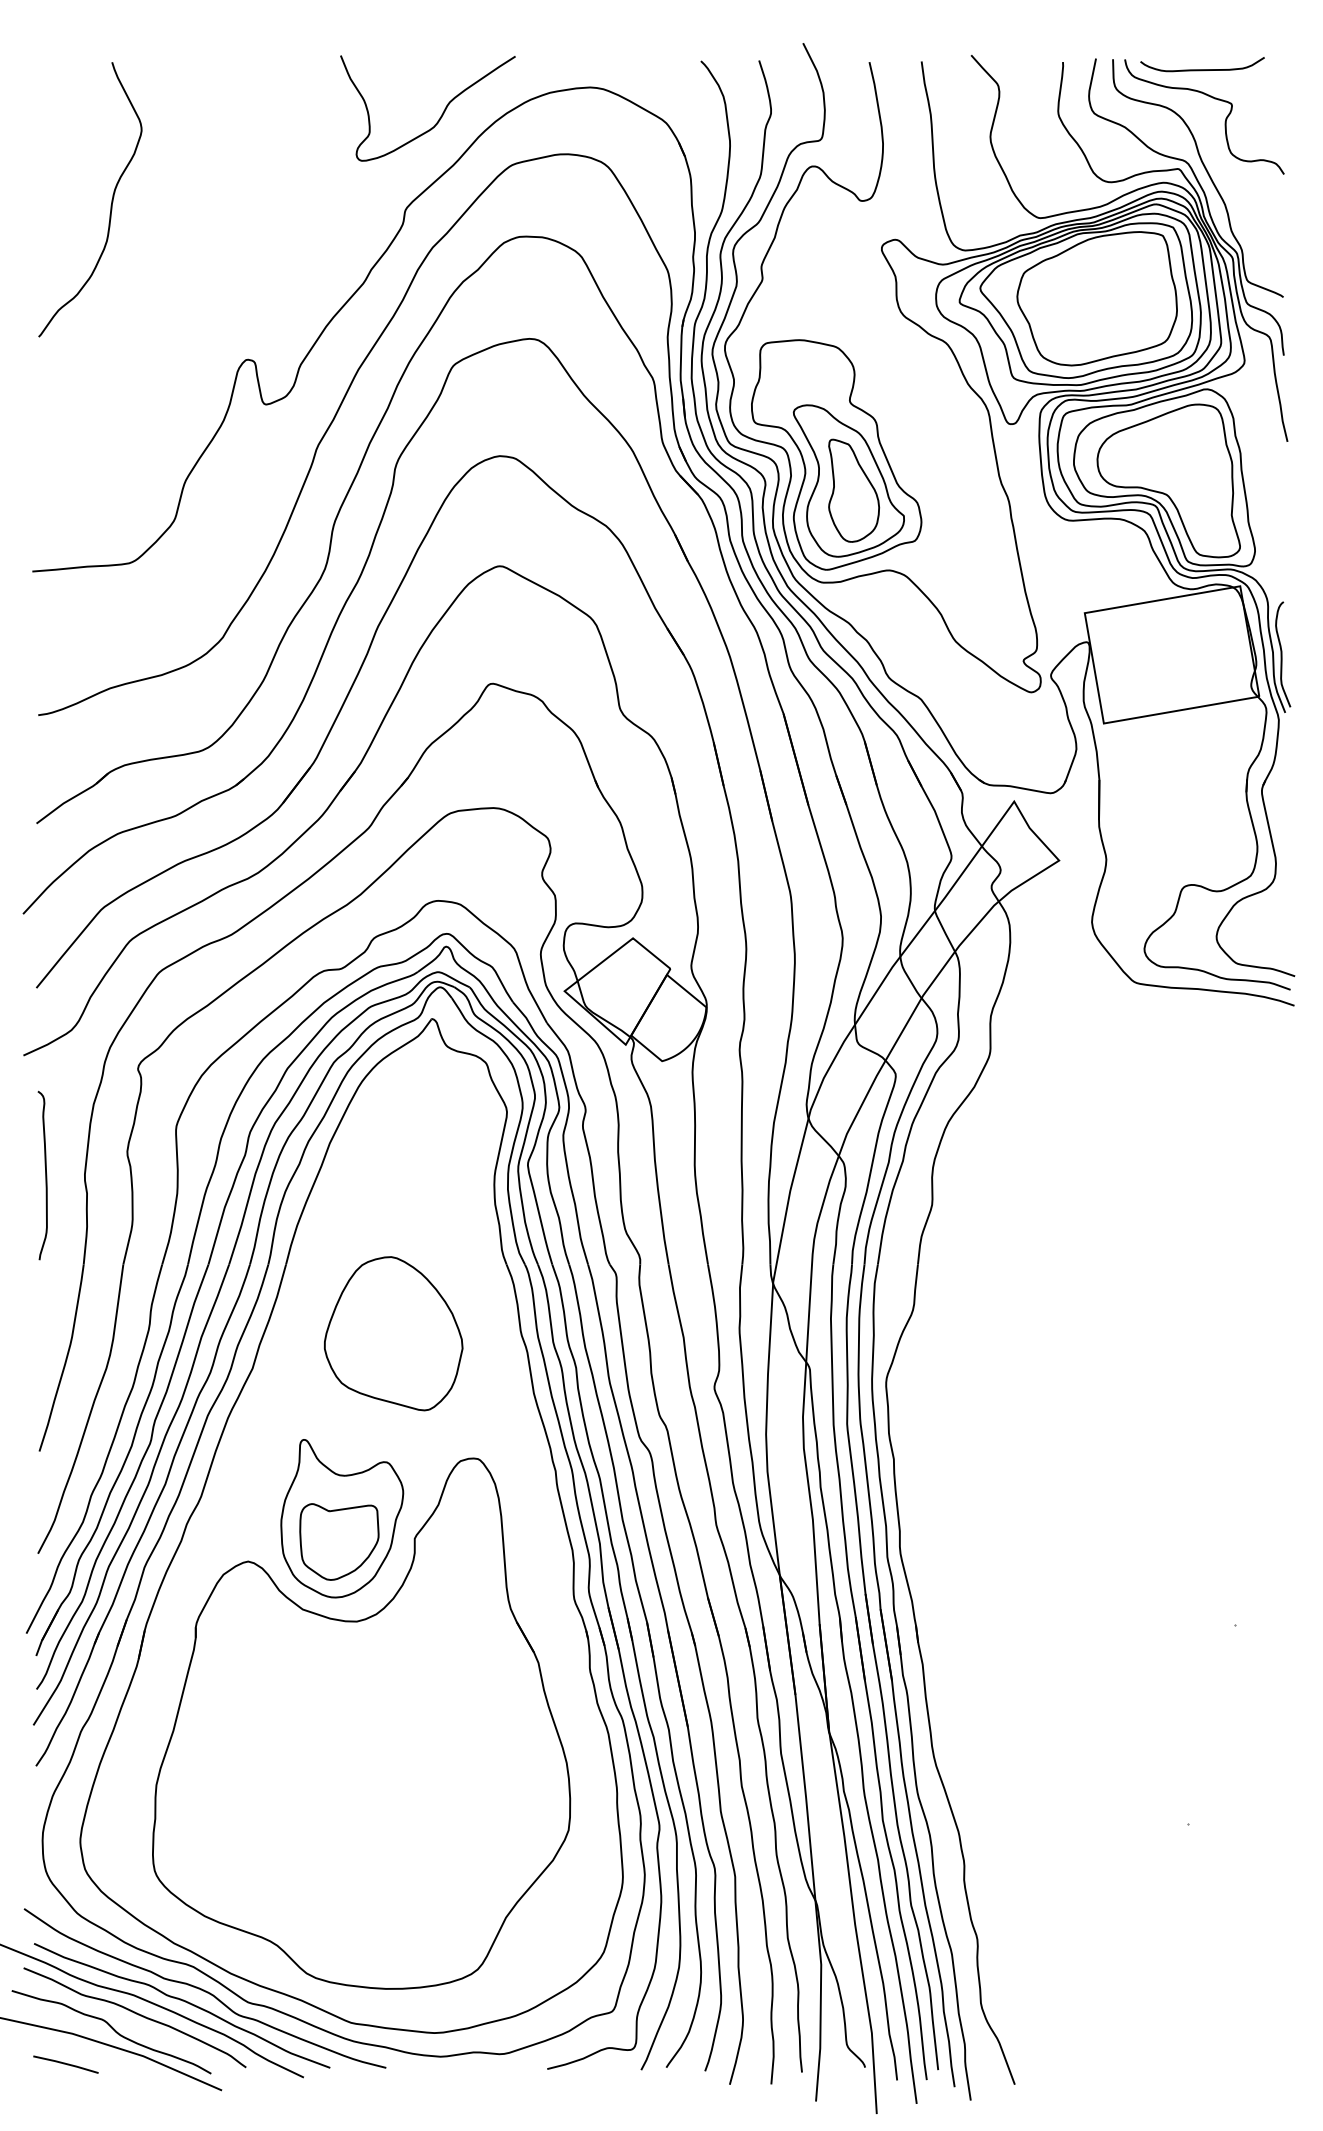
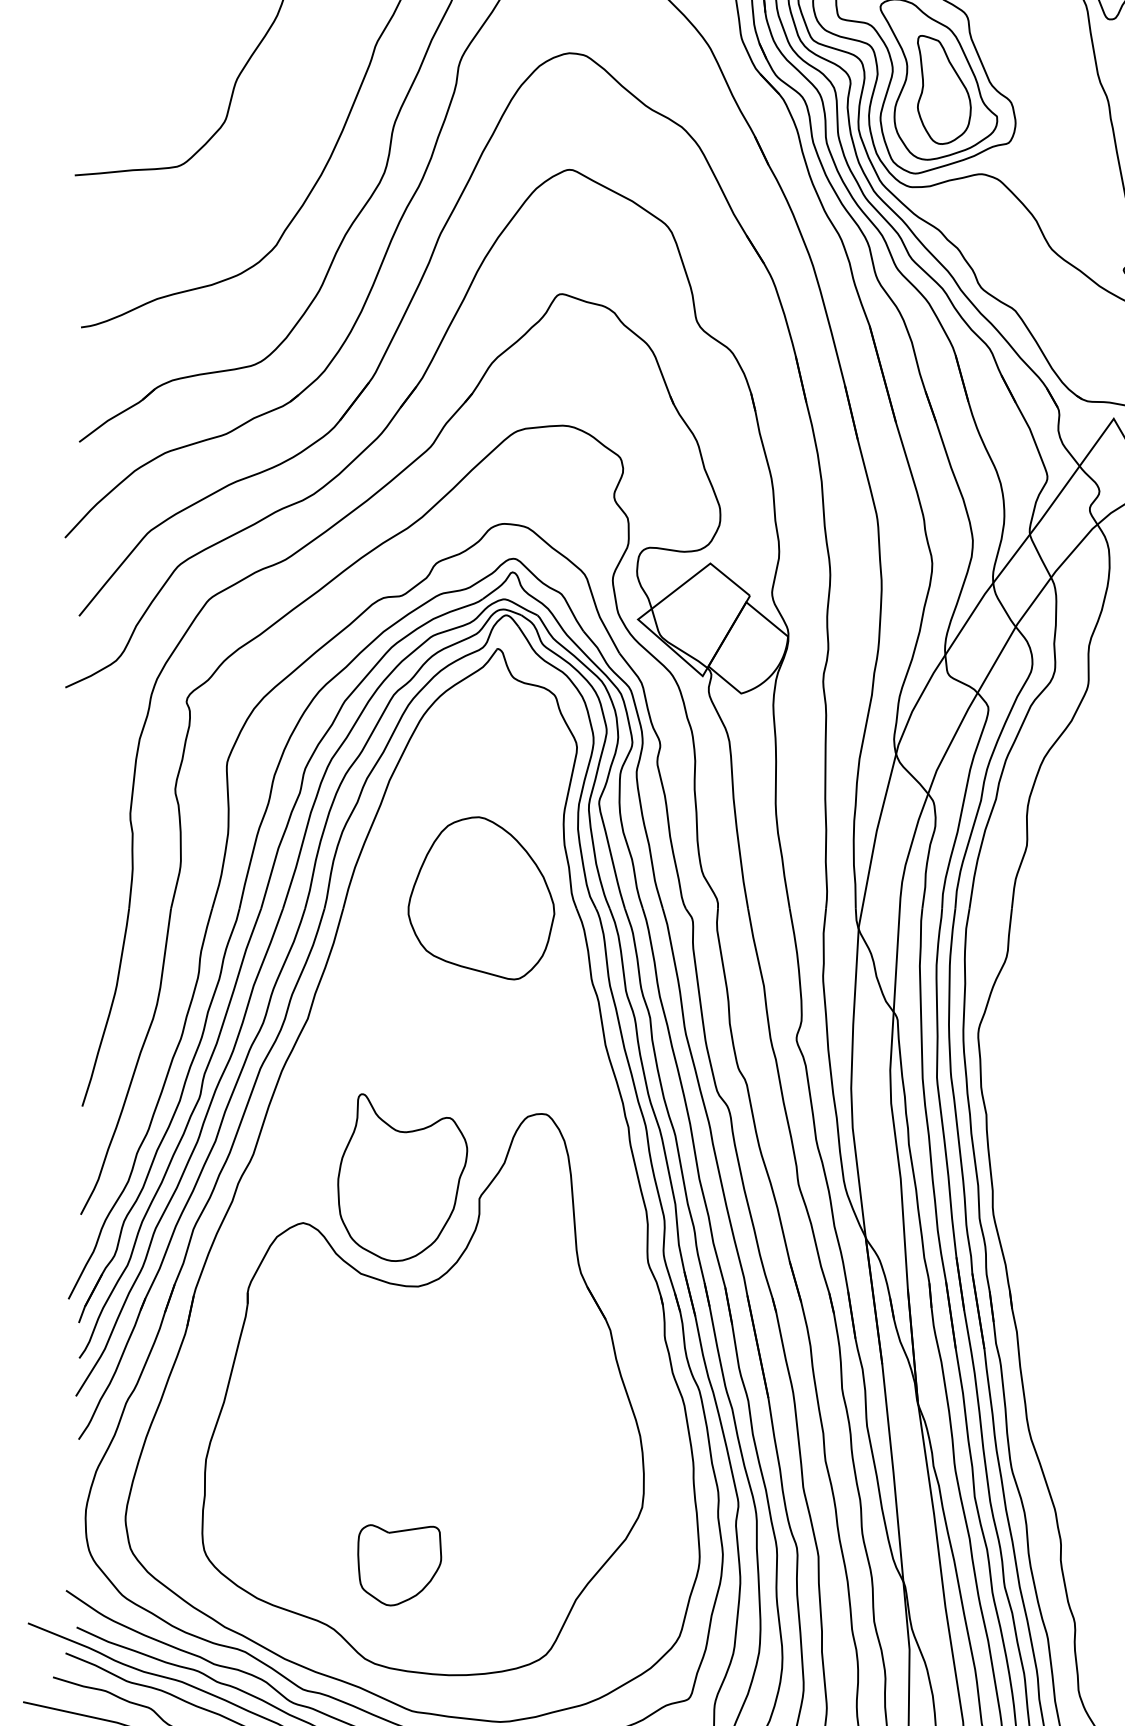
curve: (45, 1175) -> (88, 814), removed
part: (393, 1333) -> (481, 898), moved
part: (339, 1541) -> (399, 1564), moved

